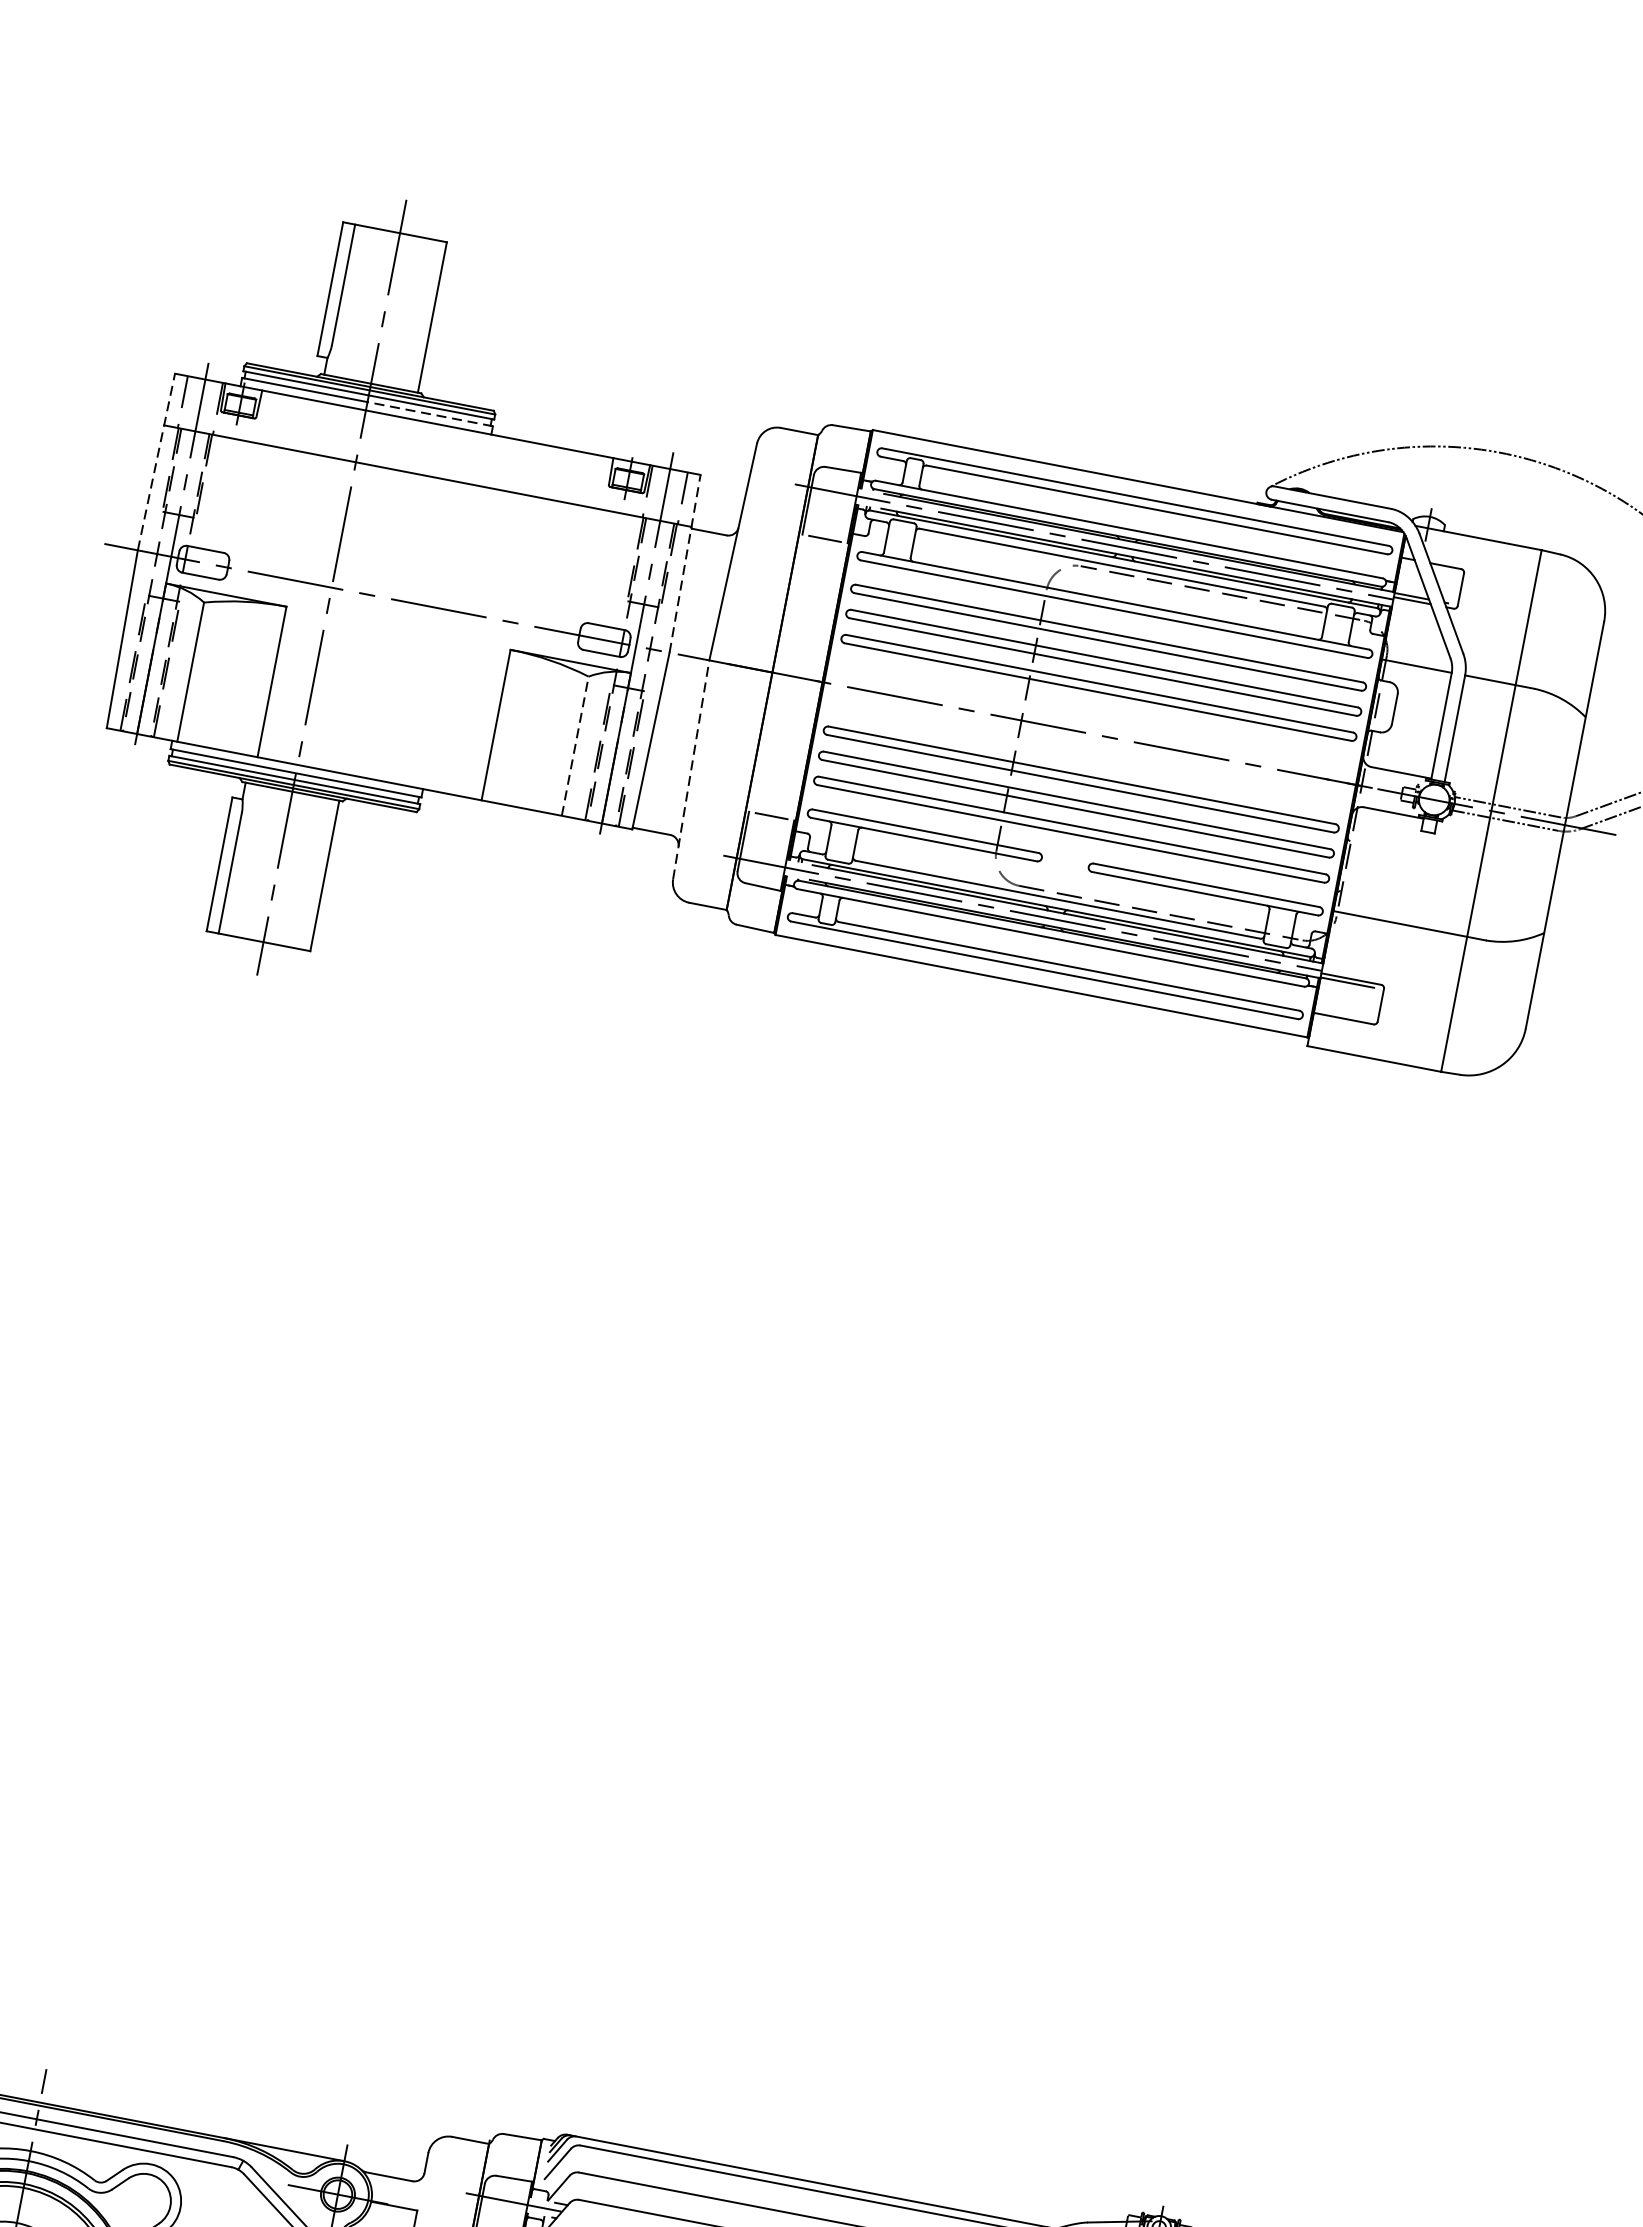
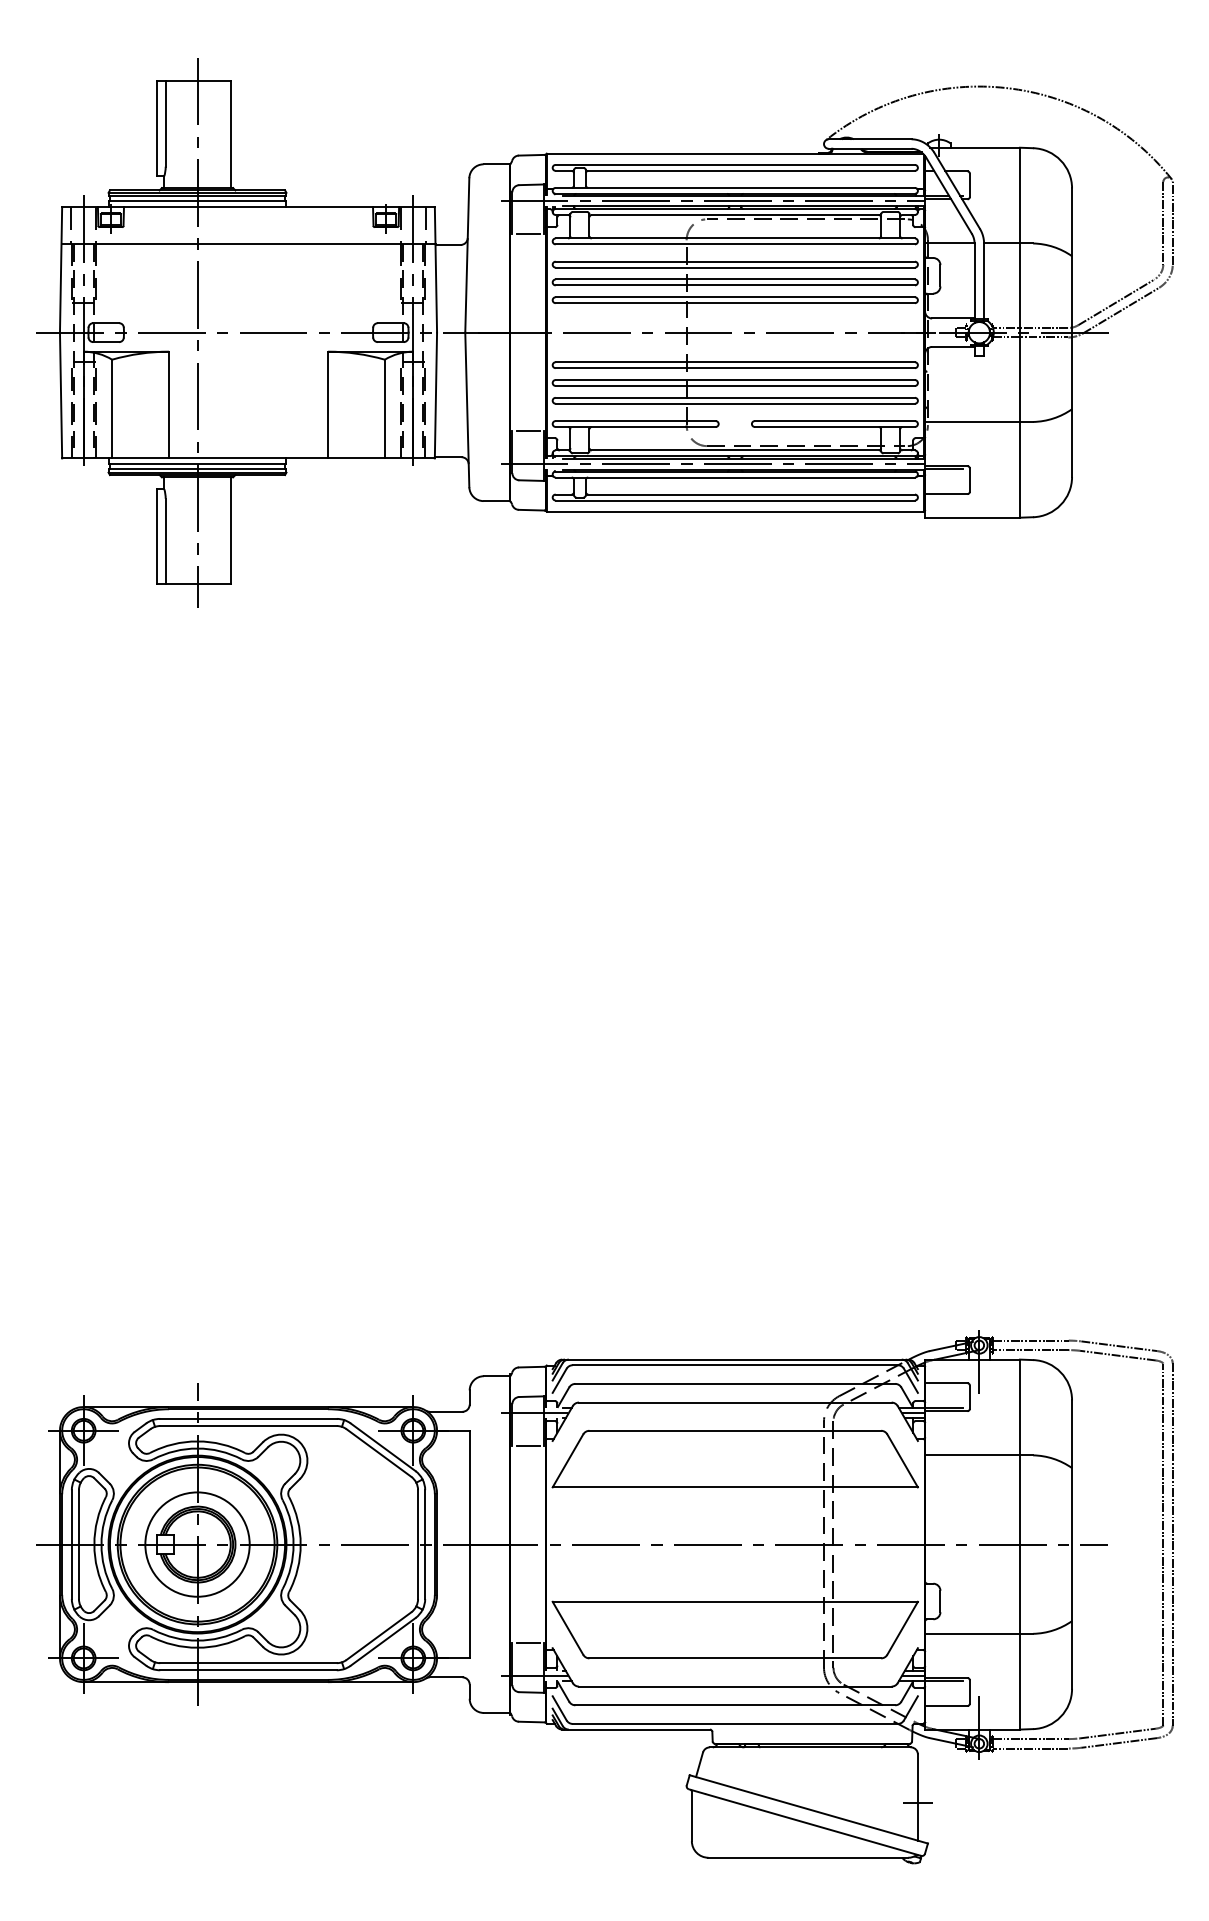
line: (429, 414) -> (241, 201), dashed -> solid
line: (157, 461) -> (61, 269), dashed -> solid
line: (684, 563) -> (435, 269), dashed -> solid
line: (574, 745) -> (384, 408), dashed -> solid
line: (691, 769) -> (467, 409), dashed -> solid

